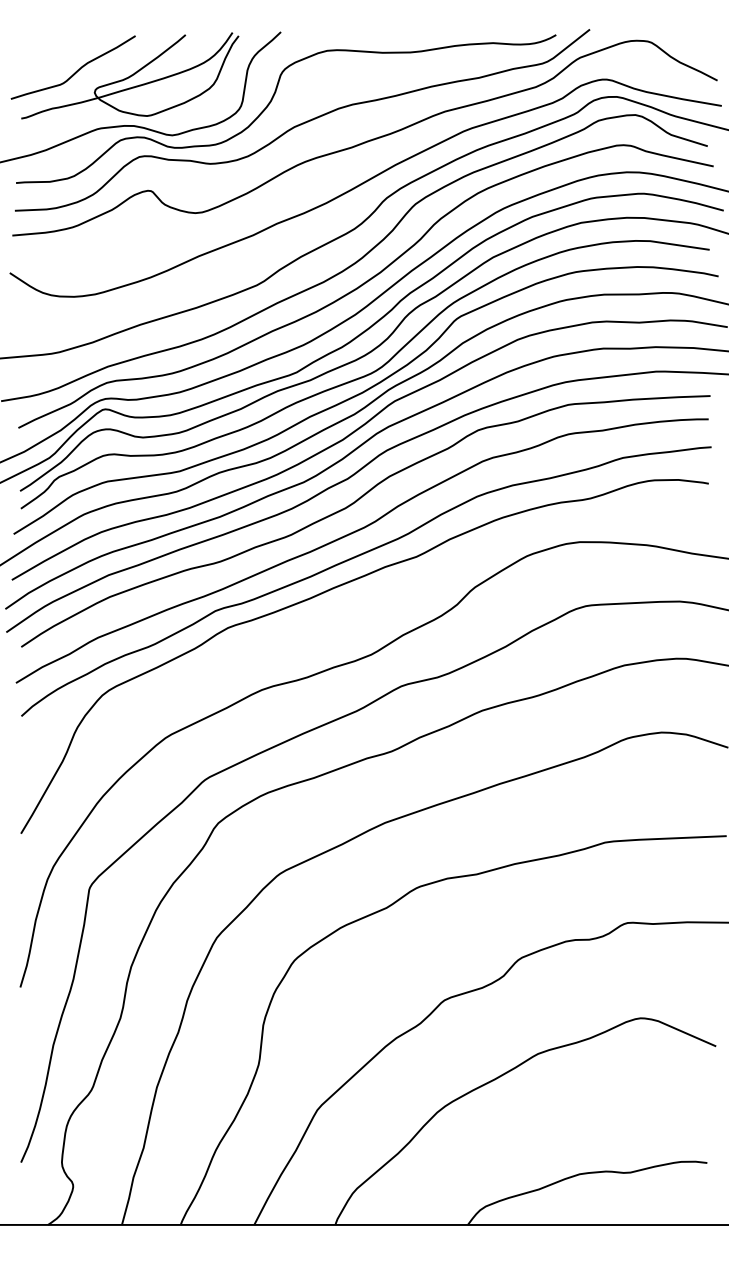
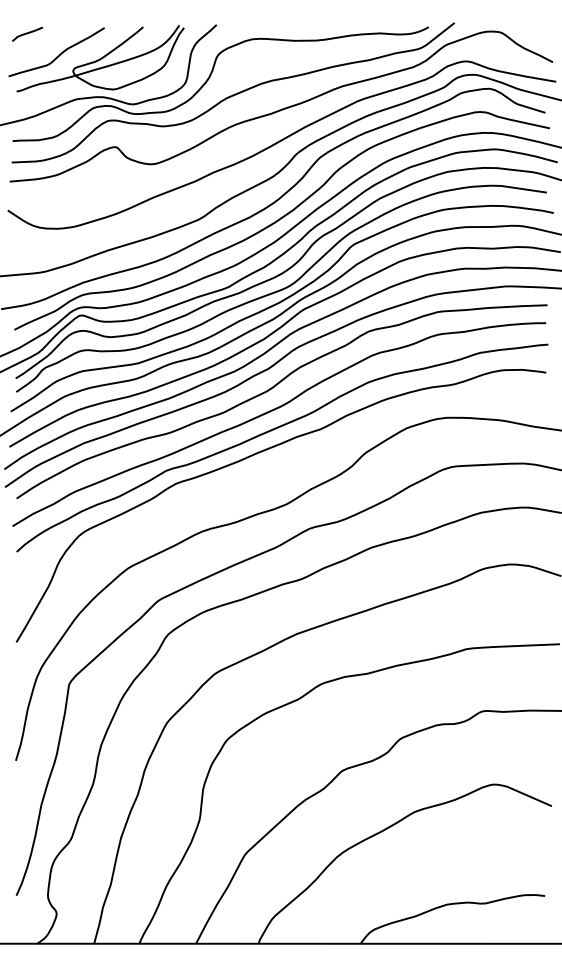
line: (35, 43) -> (27, 33), added

